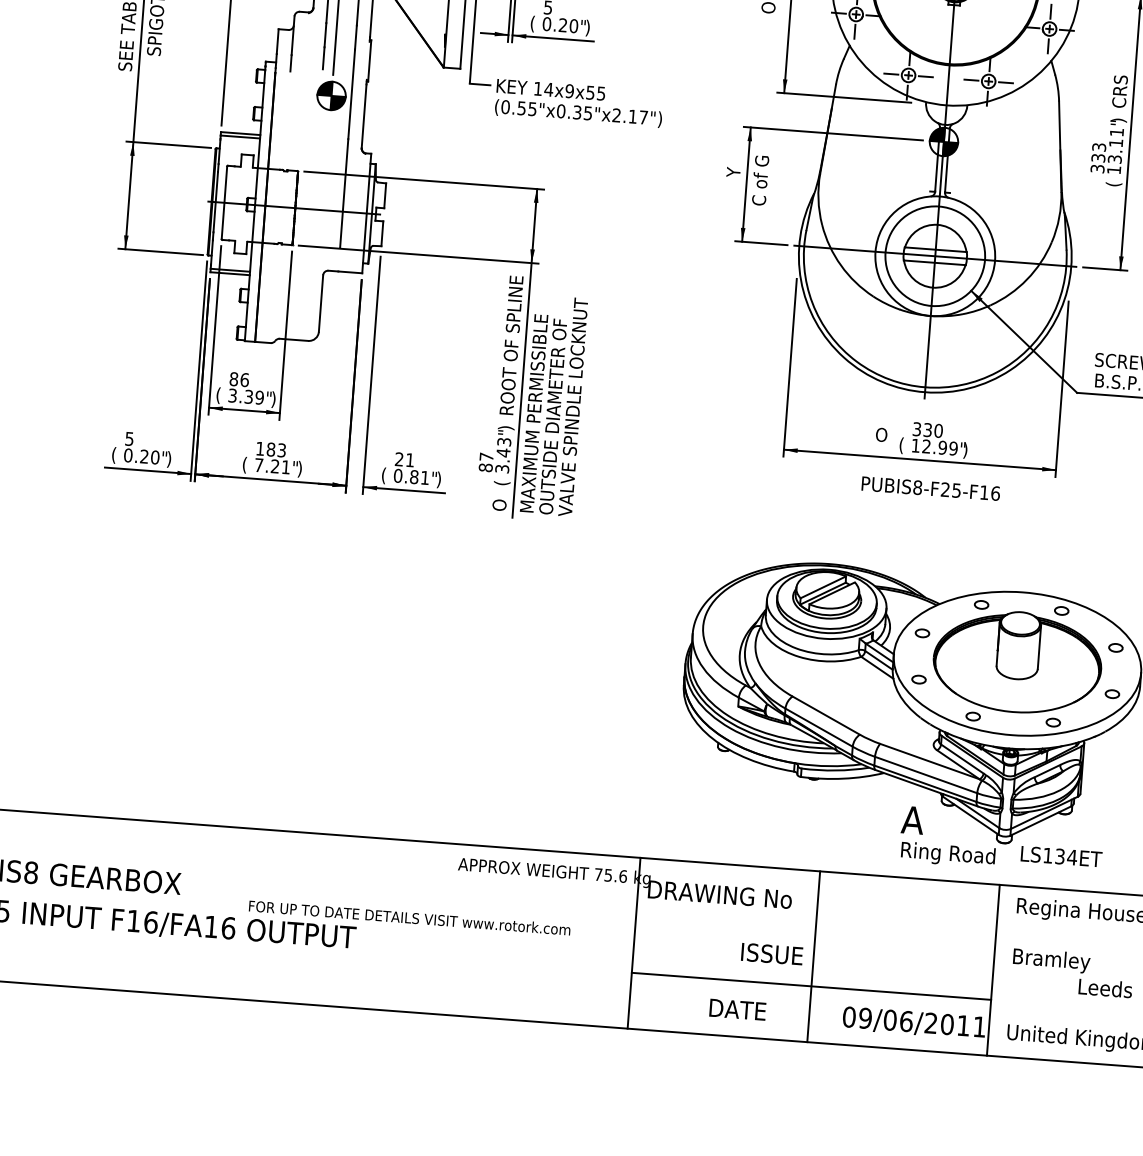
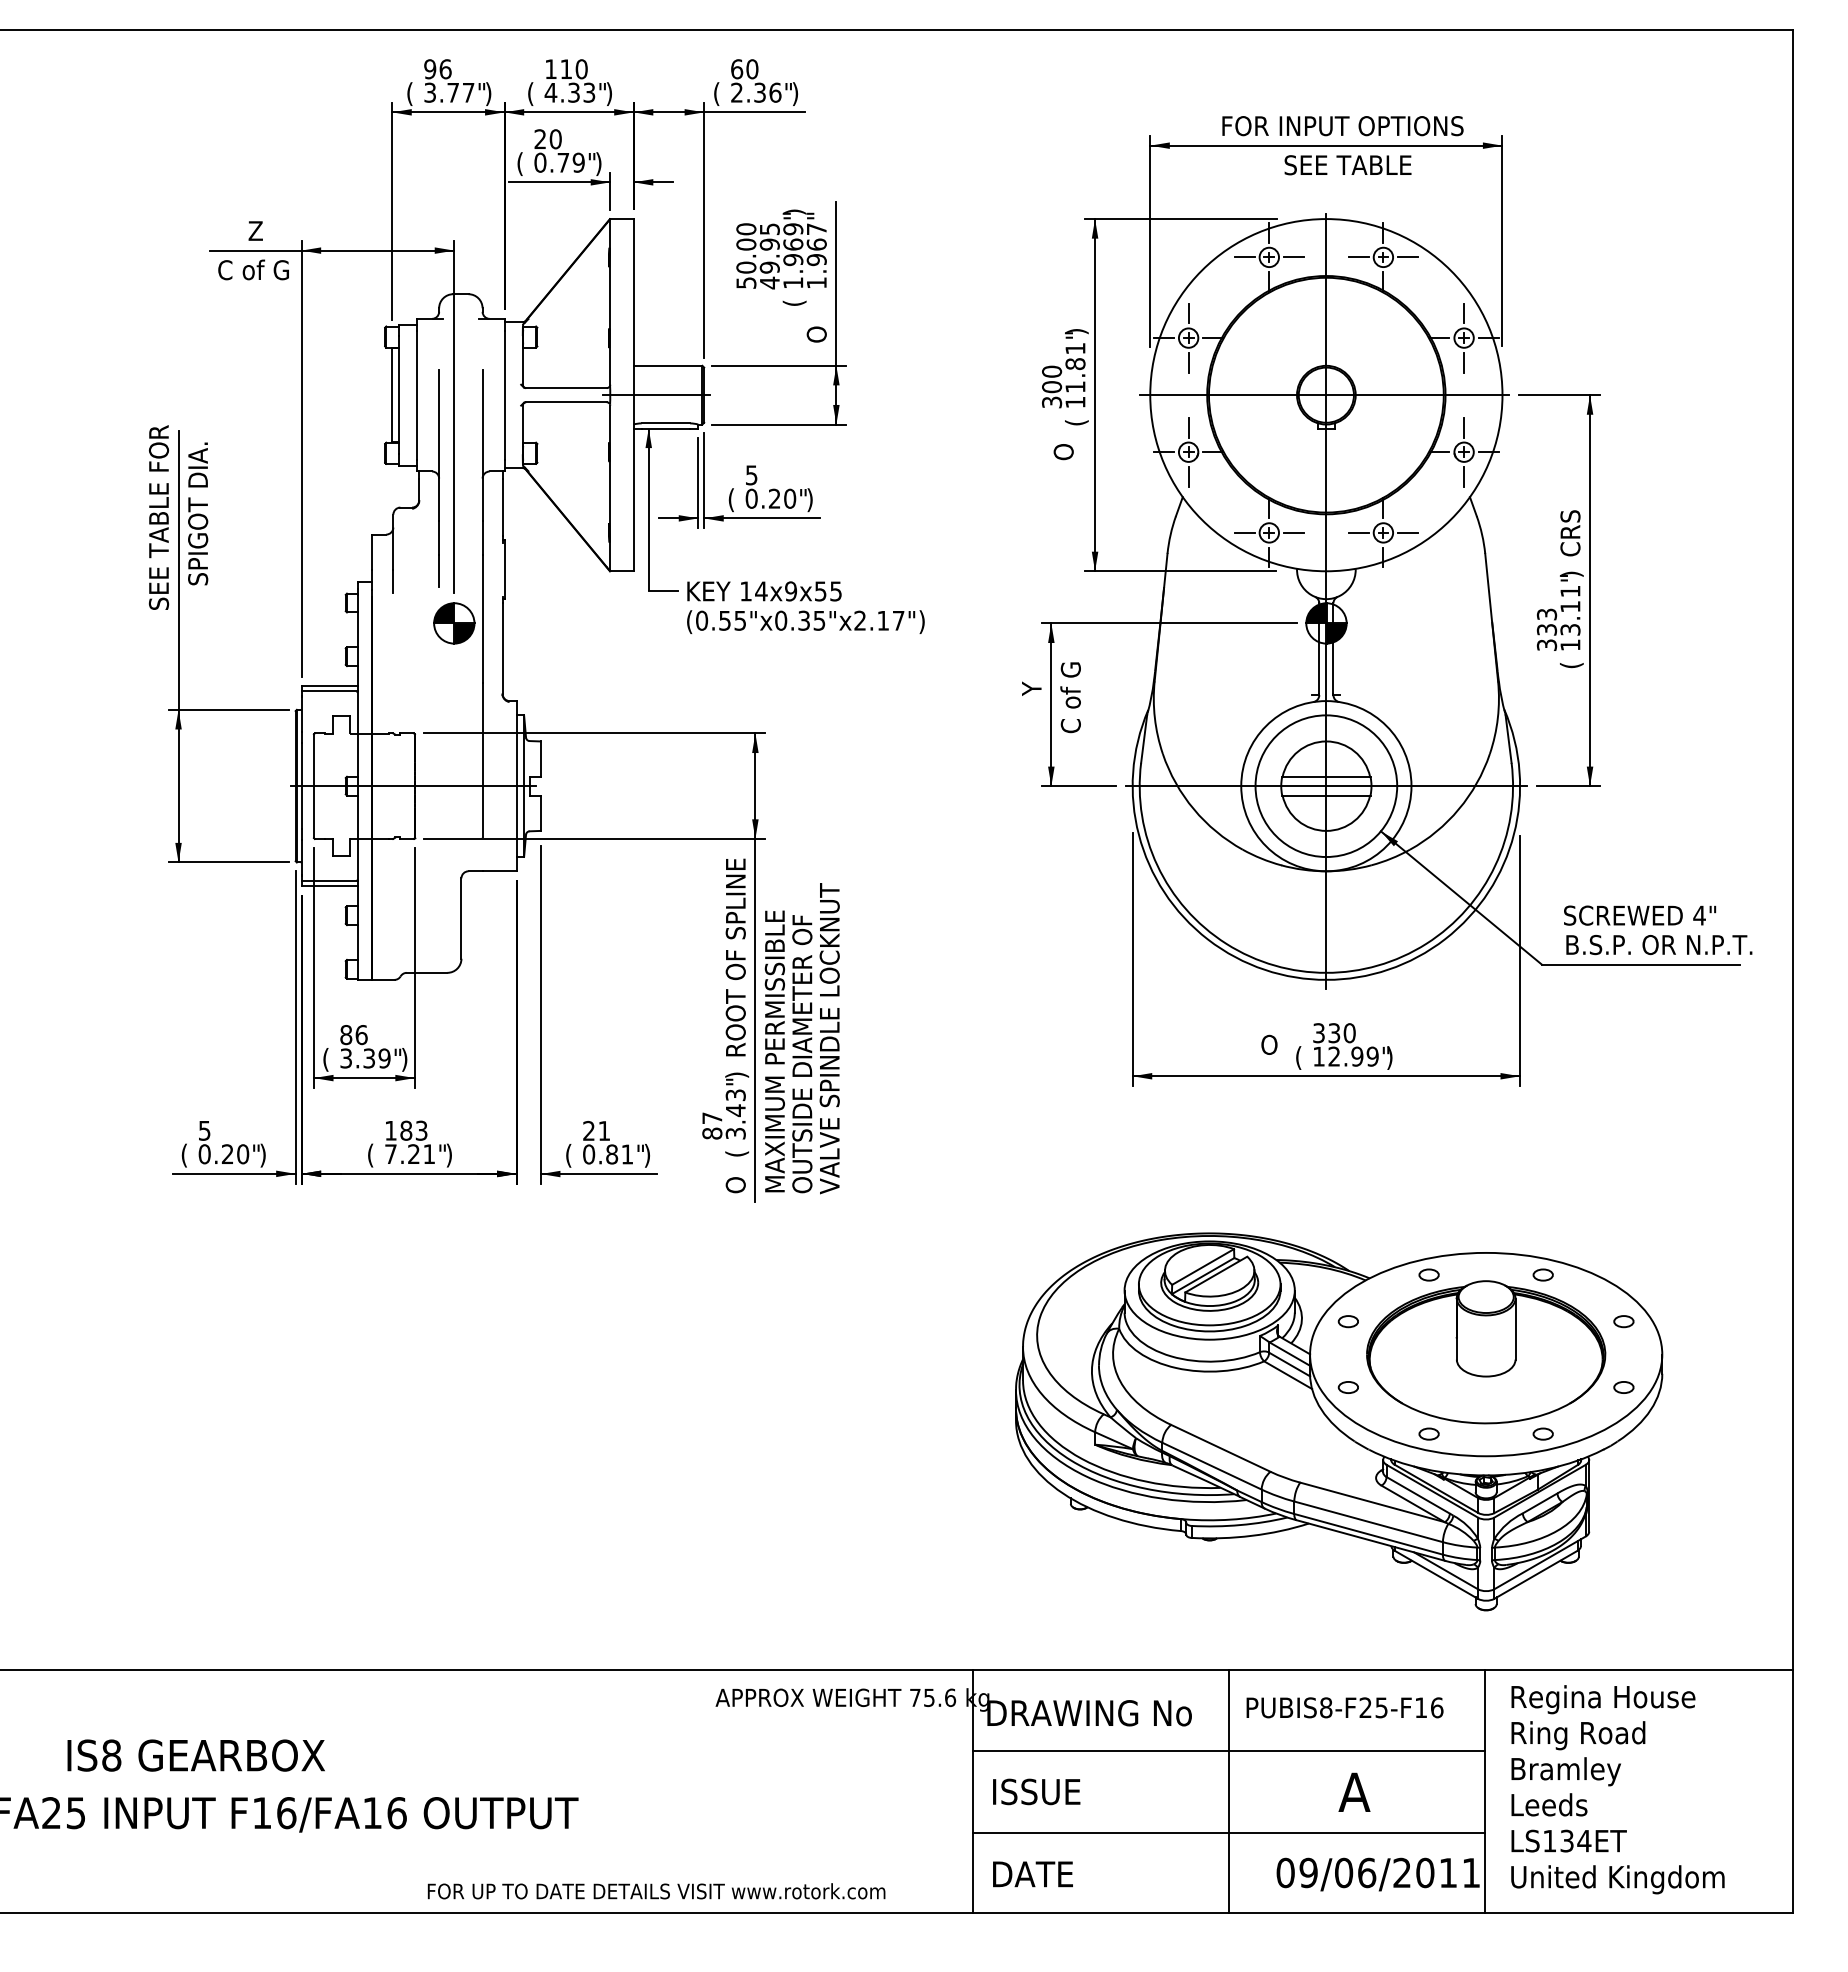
text: (930, 488) -> (1344, 1707), moved
text: (912, 819) -> (1354, 1791), moved
text: (948, 854) -> (1578, 1735), moved
text: (1061, 856) -> (1568, 1840), moved
text: (409, 918) -> (656, 1891), moved
line: (815, 928) -> (1228, 1751), added
text: (772, 953) -> (1036, 1791), moved
text: (1105, 988) -> (1549, 1804), moved
text: (737, 1009) -> (1032, 1874), moved

